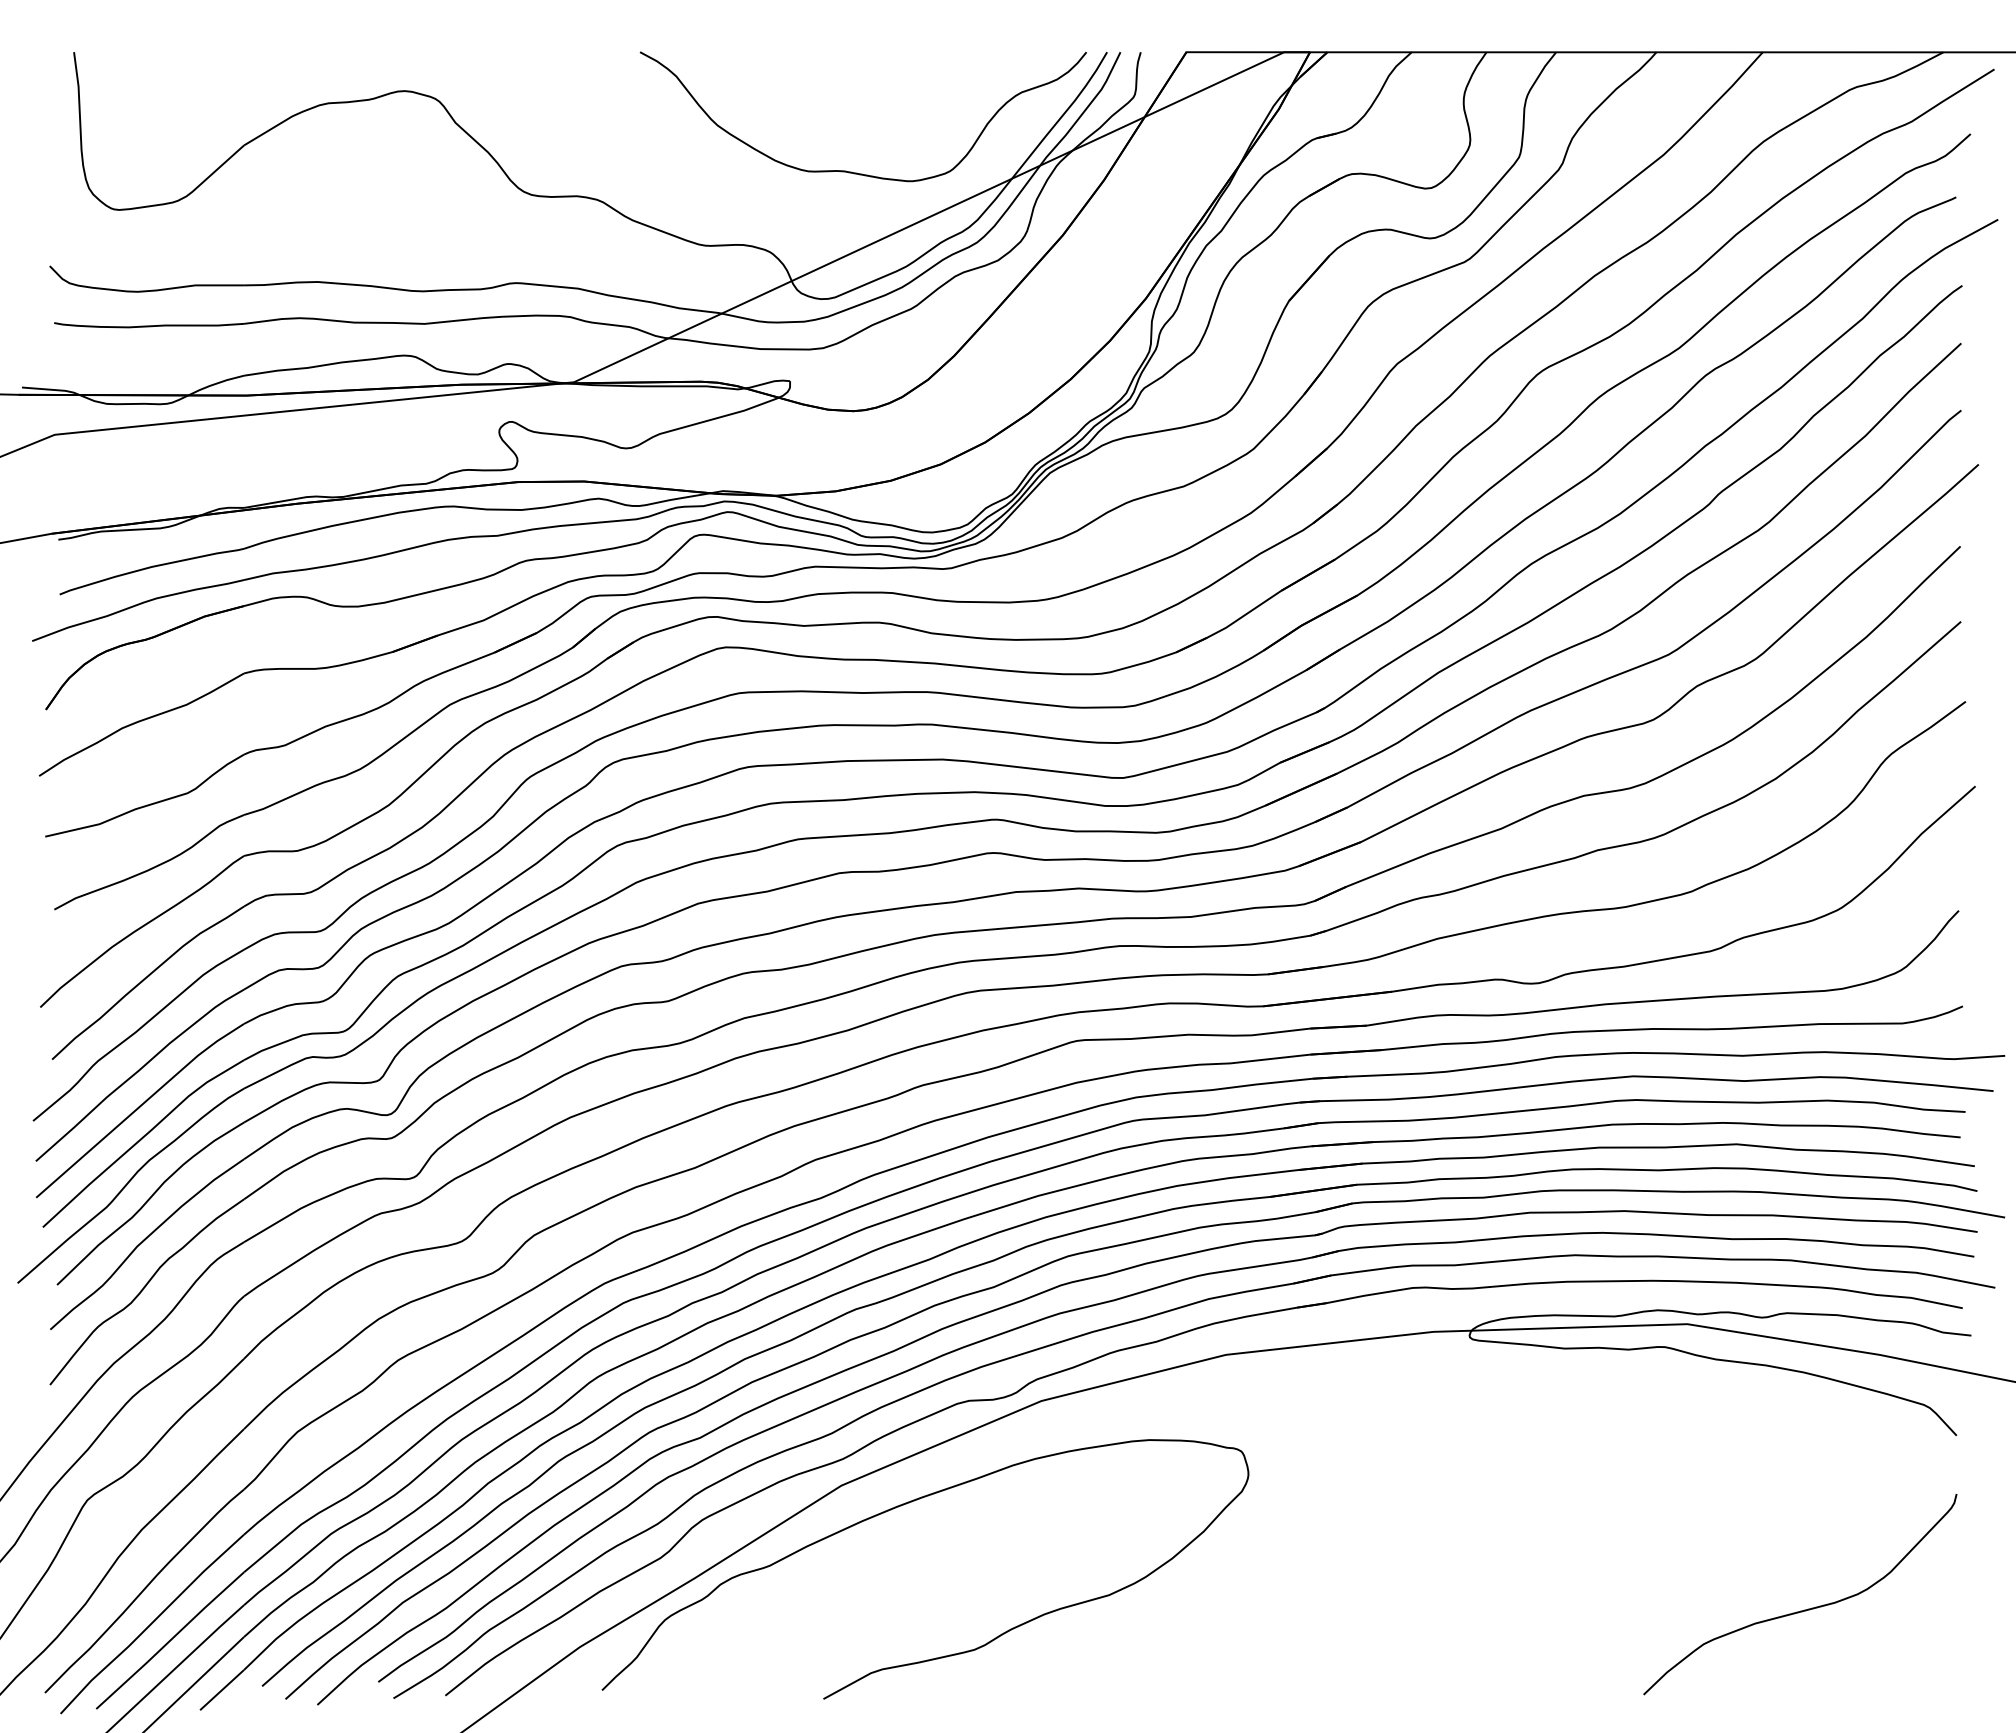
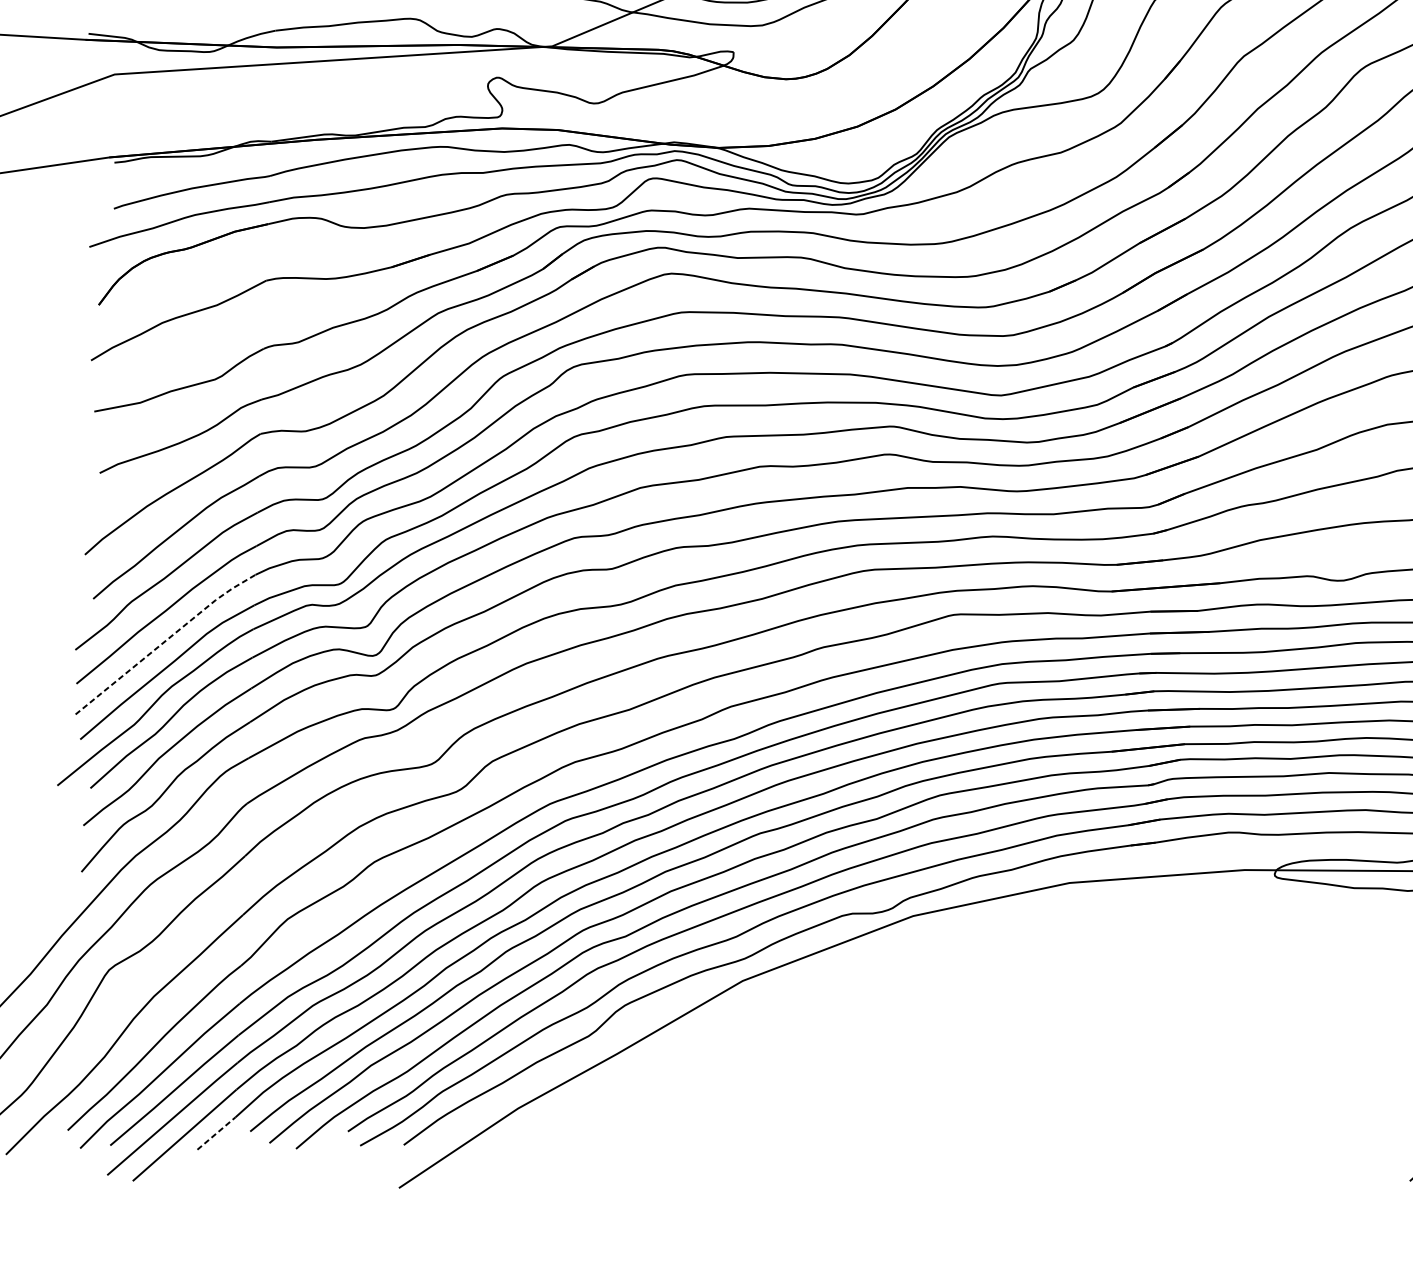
line: (139, 1106) -> (165, 641), solid -> dashed
curve: (901, 1506) -> (792, 1000), removed
line: (222, 1690) -> (216, 1133), solid -> dashed

